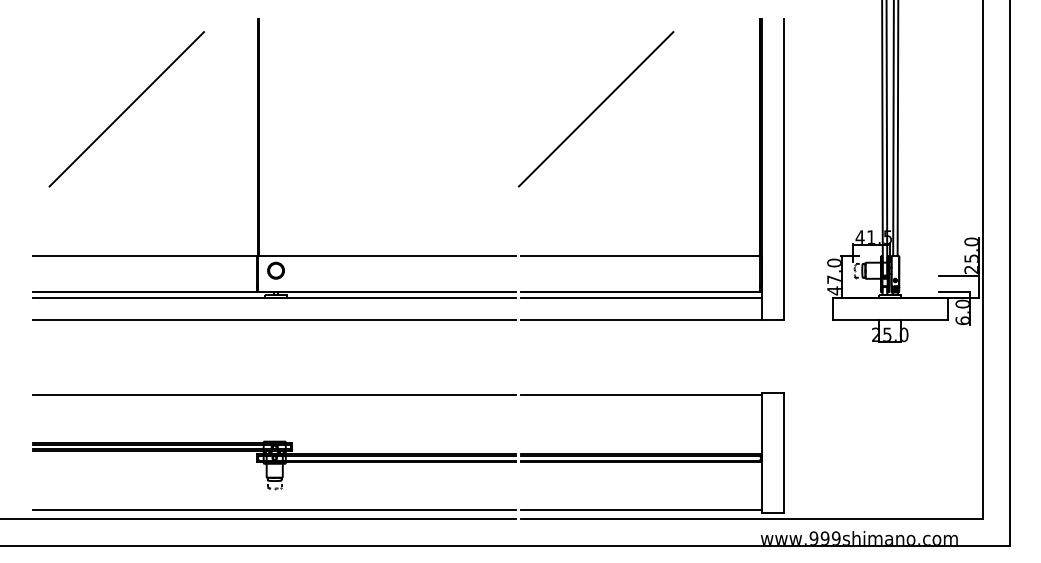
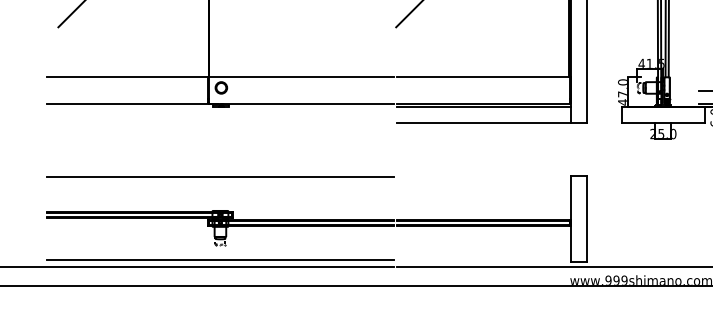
line: (274, 297) -> (220, 107), removed
line: (274, 319) -> (220, 123), removed
line: (640, 395) -> (483, 177), removed
line: (640, 510) -> (483, 260), removed

